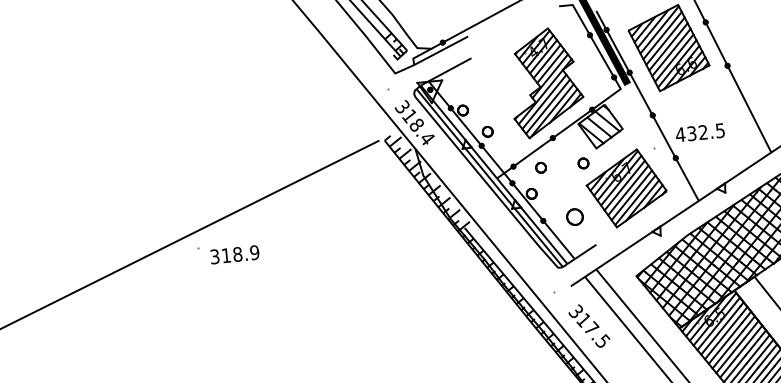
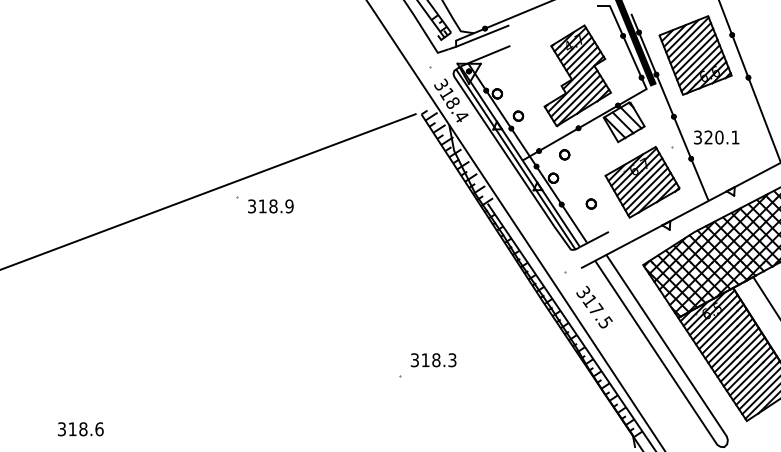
text: (700, 132) -> (716, 137), 432.5 -> 320.1
part: (583, 163) -> (604, 154), removed
part: (573, 216) -> (590, 203), size x0.62

